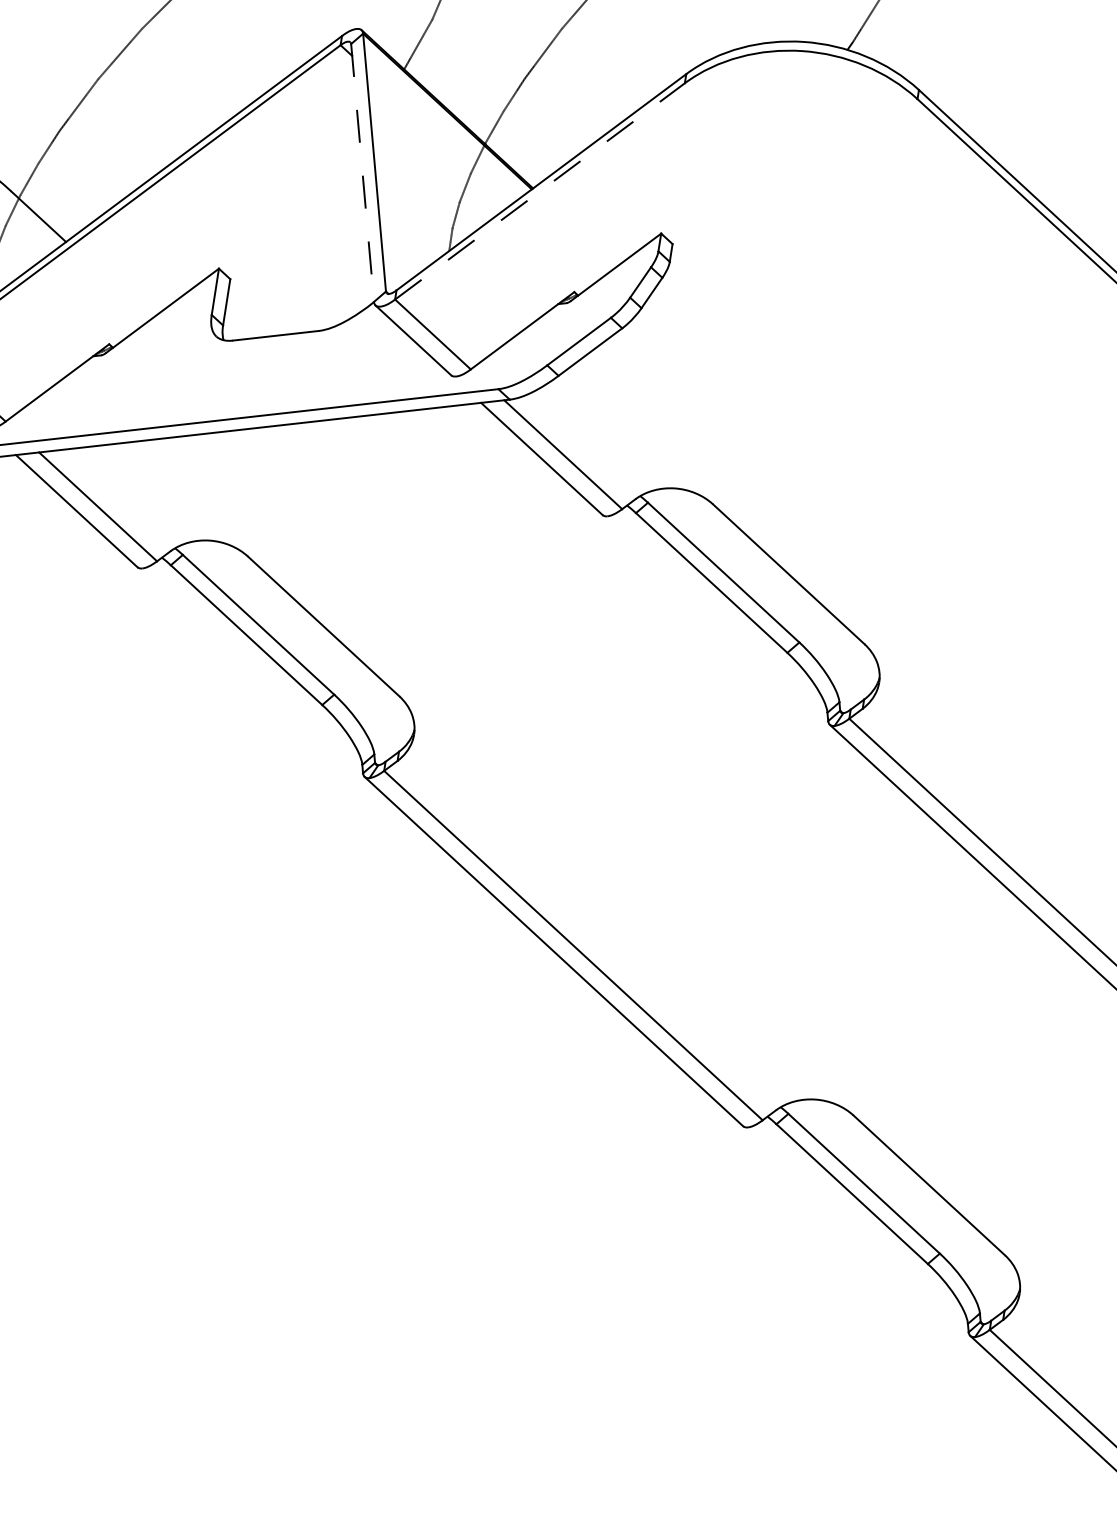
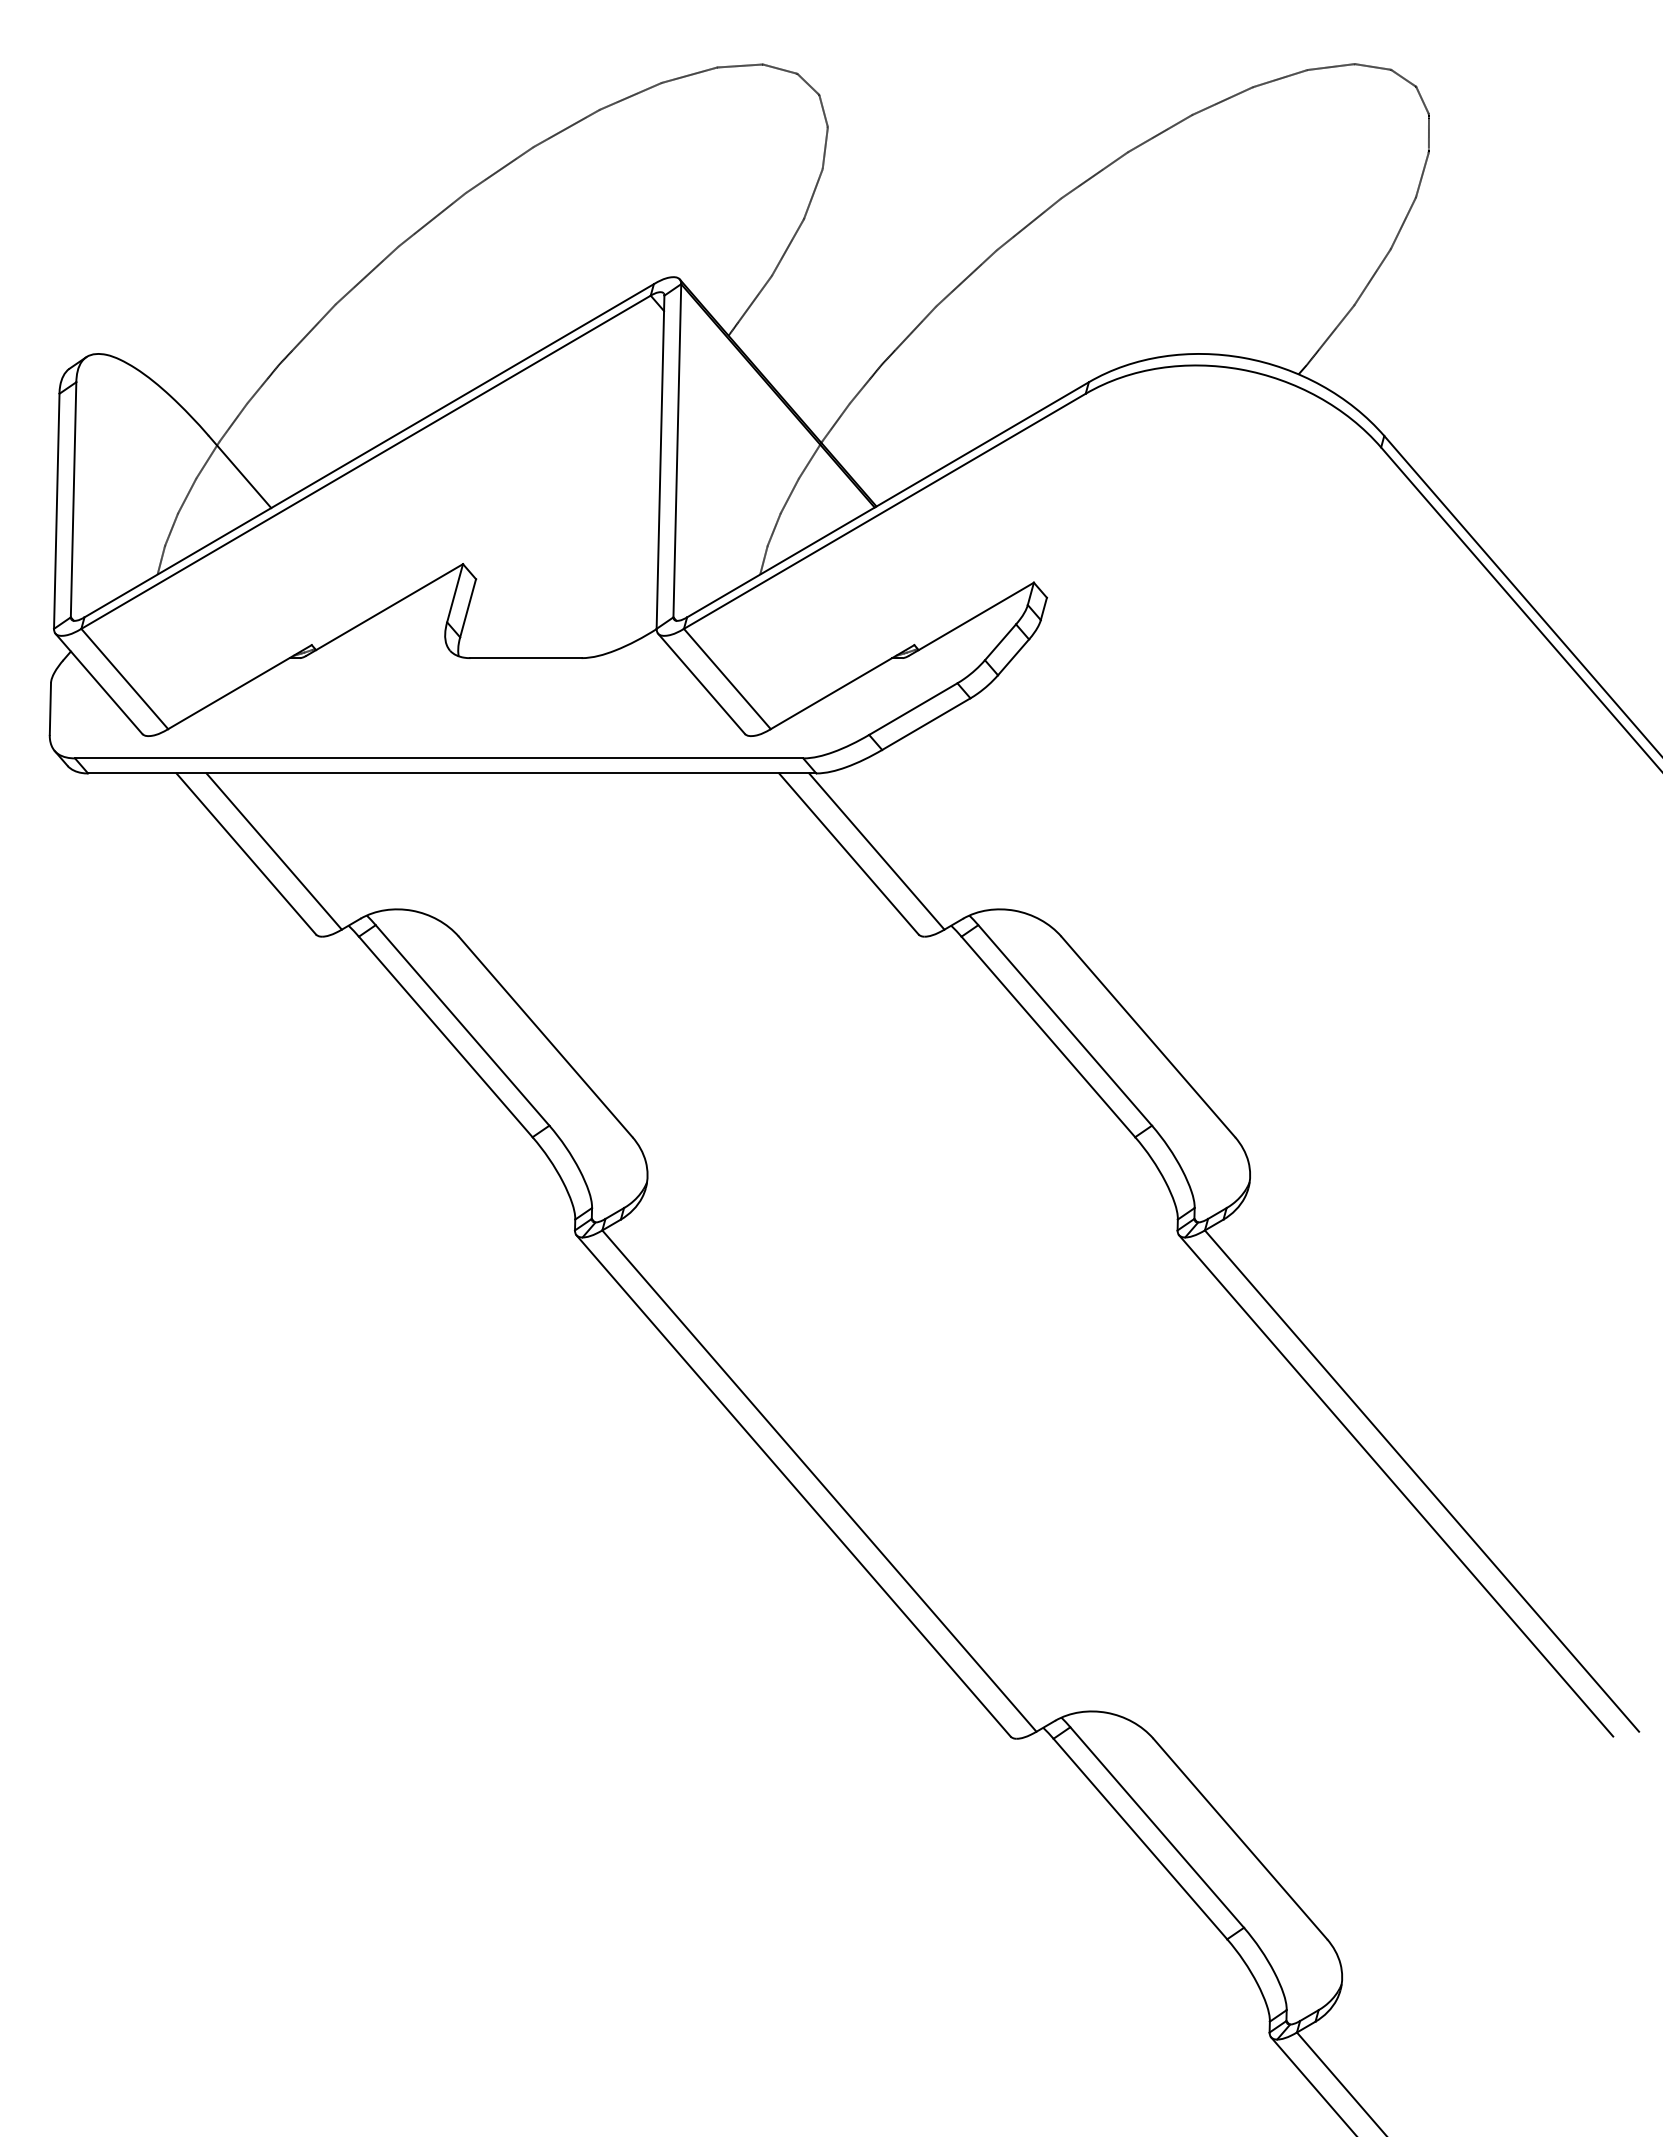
line: (362, 173) -> (660, 462), dashed -> solid
line: (539, 191) -> (884, 511), dashed -> solid

